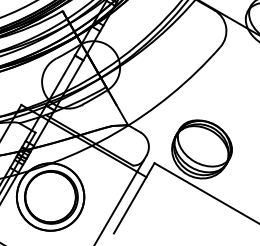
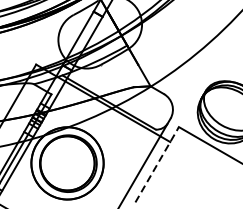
line: (134, 198) -> (157, 164), solid -> dashed

